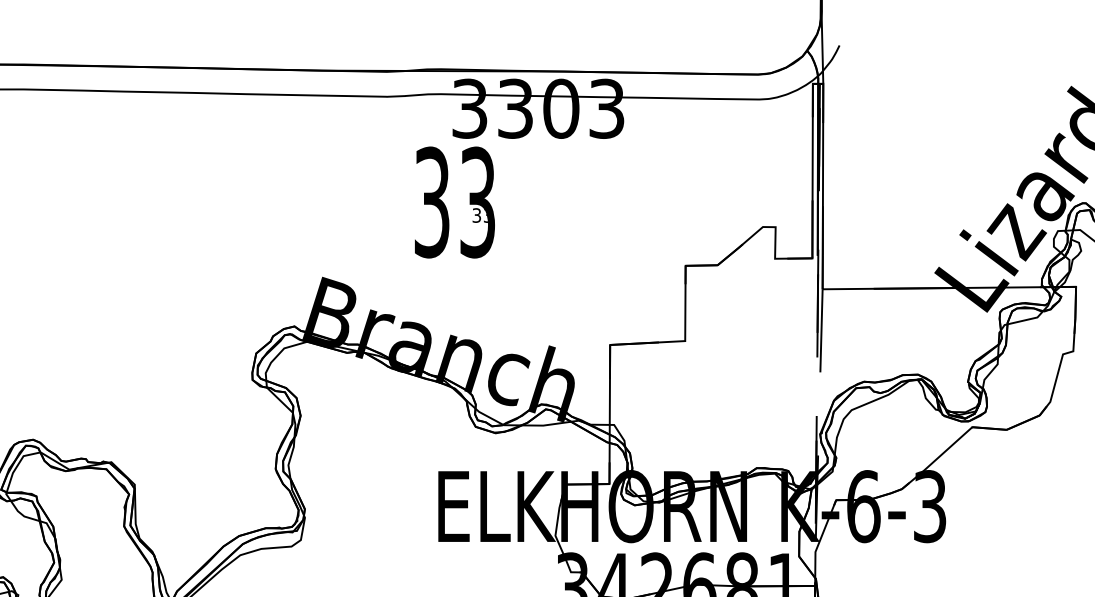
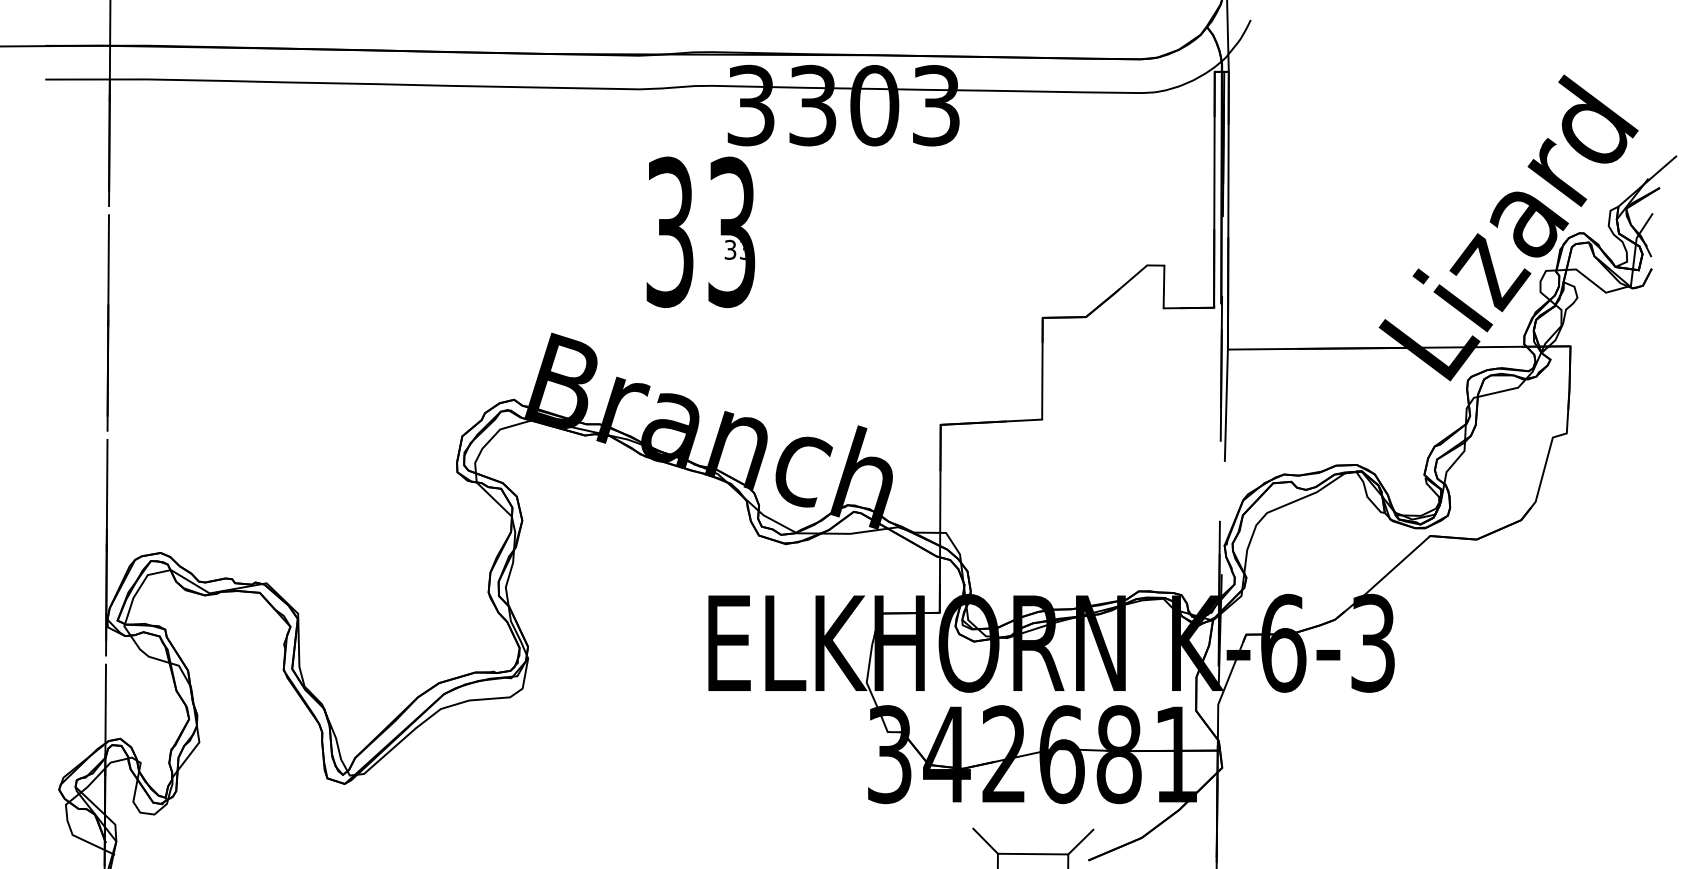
text: (454, 202) -> (700, 232), moved

